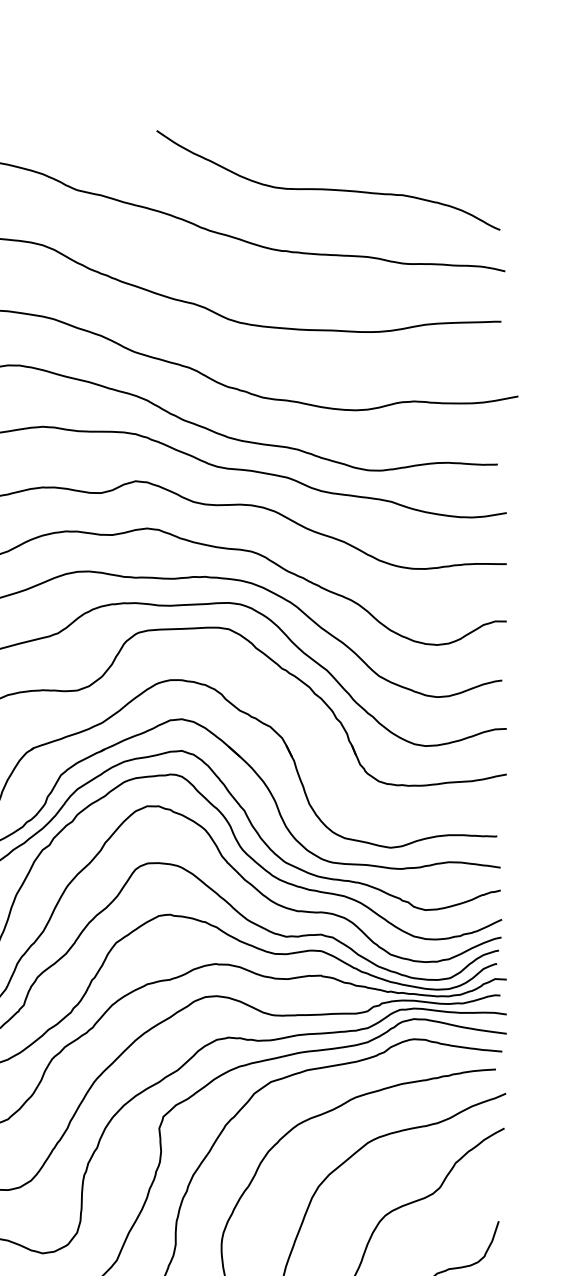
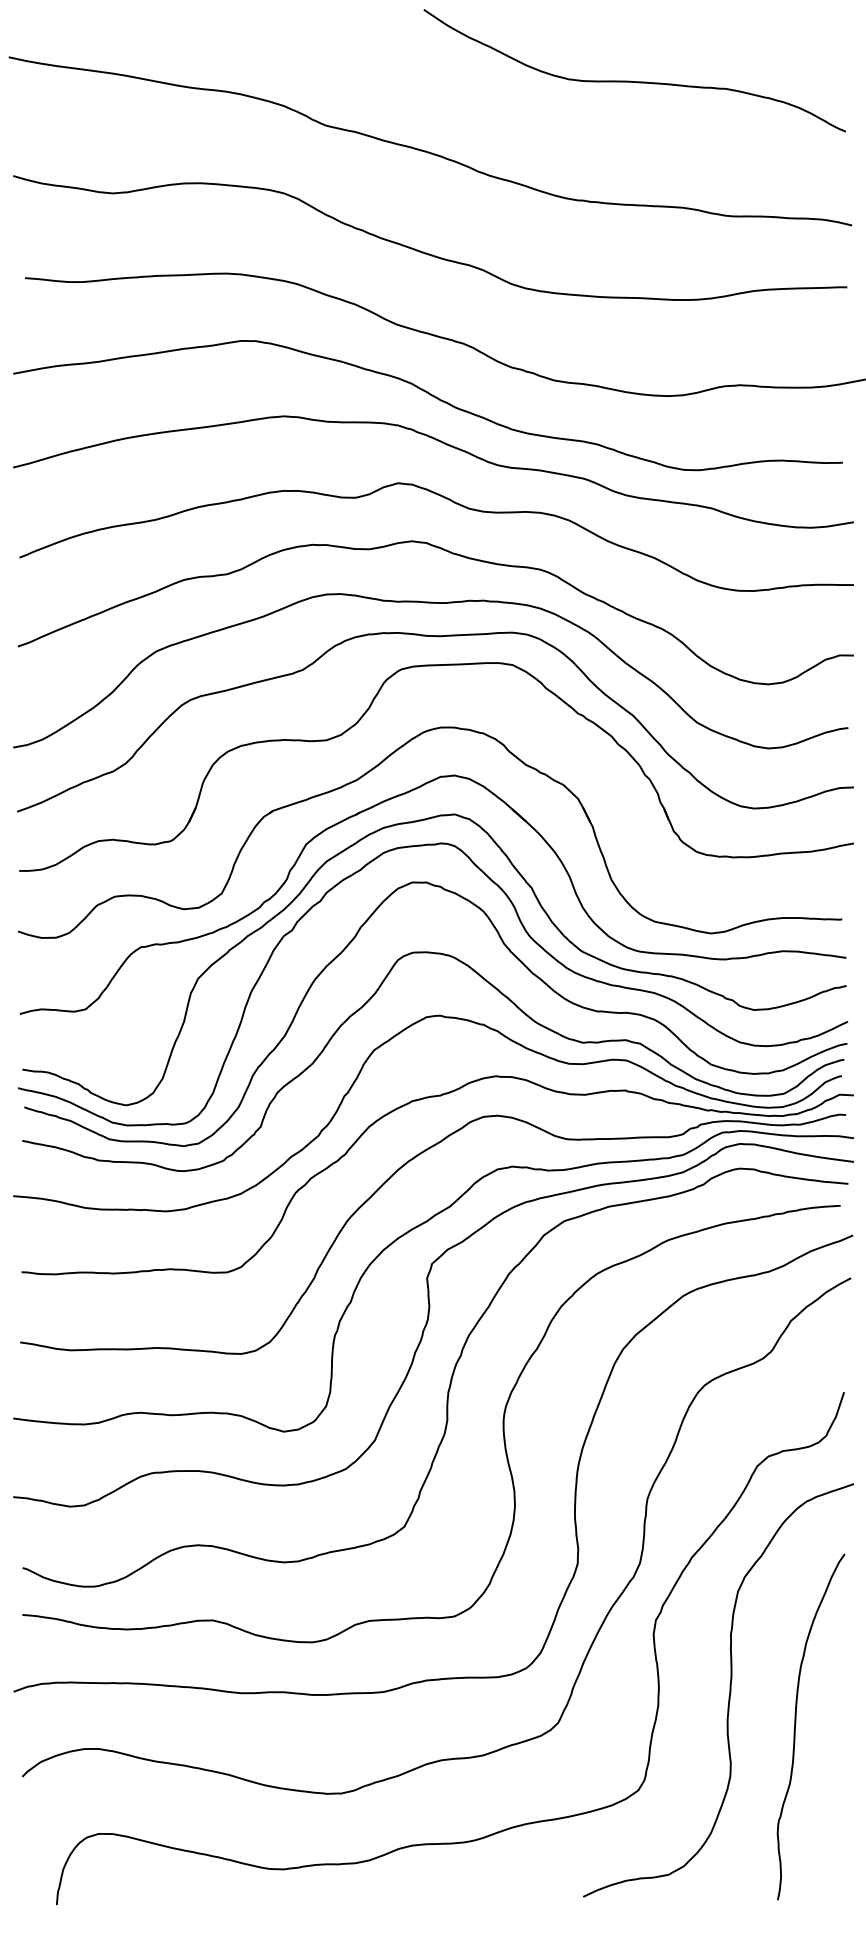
curve: (324, 188) -> (630, 80), moved

